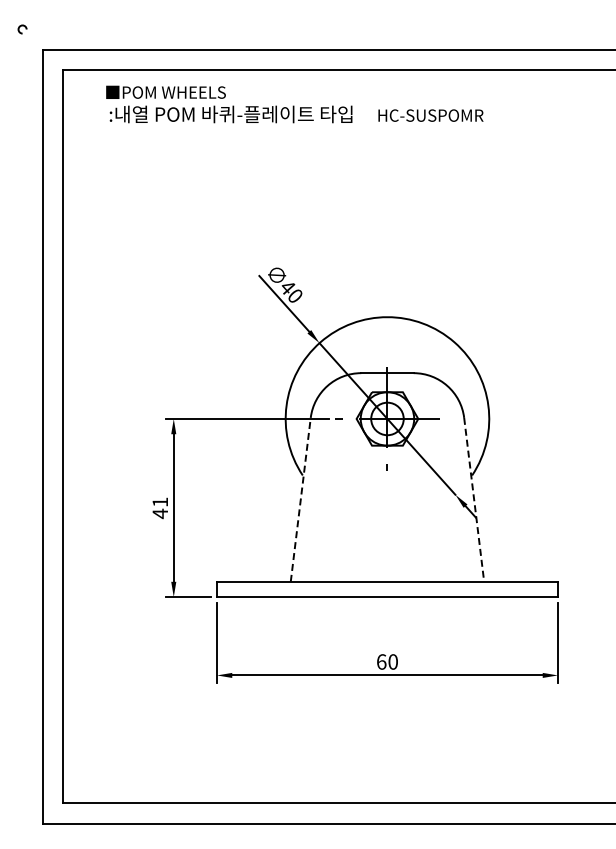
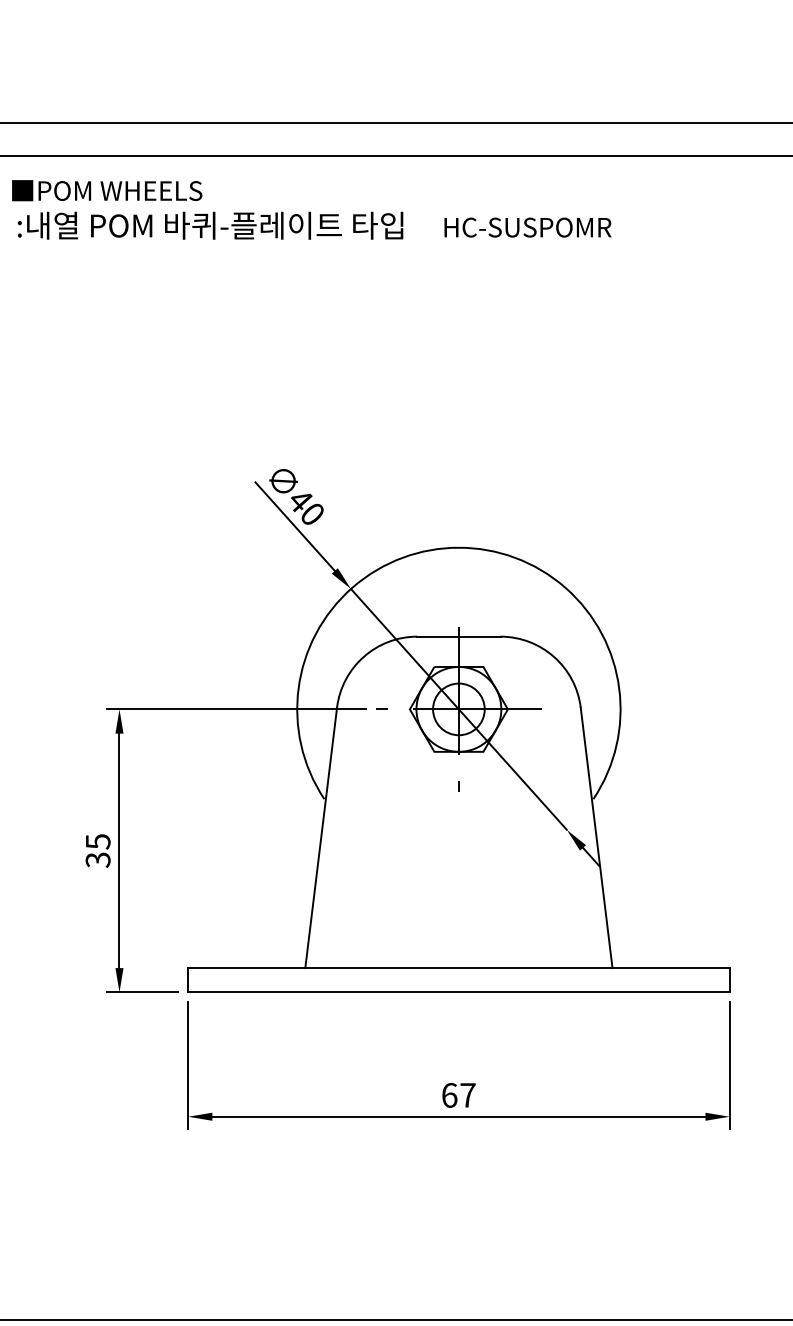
line: (300, 499) -> (320, 837), dashed -> solid
line: (474, 499) -> (597, 837), dashed -> solid
text: (160, 508) -> (98, 851), 41 -> 35
text: (392, 661) -> (466, 1094), 60 -> 67

